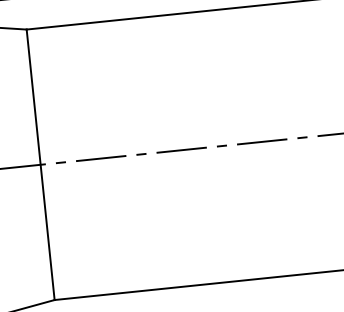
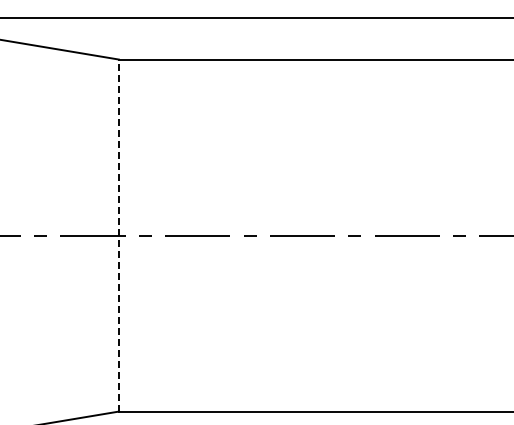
line: (40, 164) -> (118, 235), solid -> dashed

